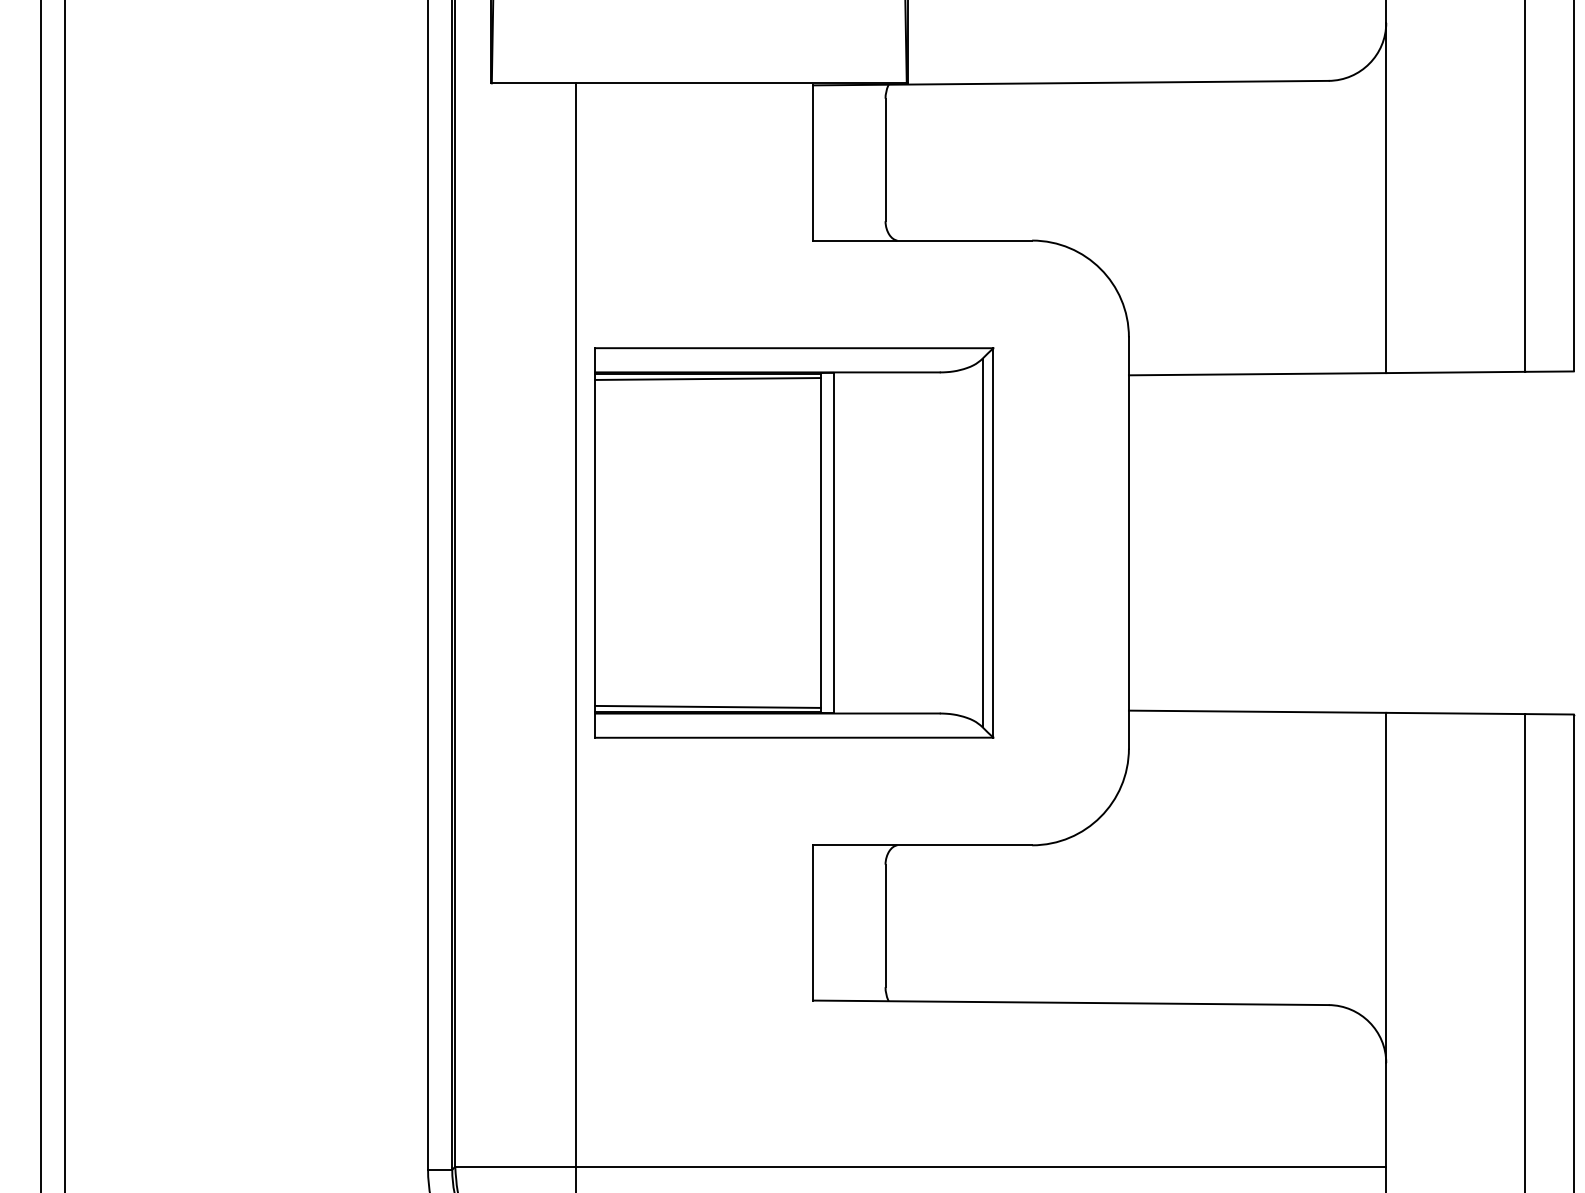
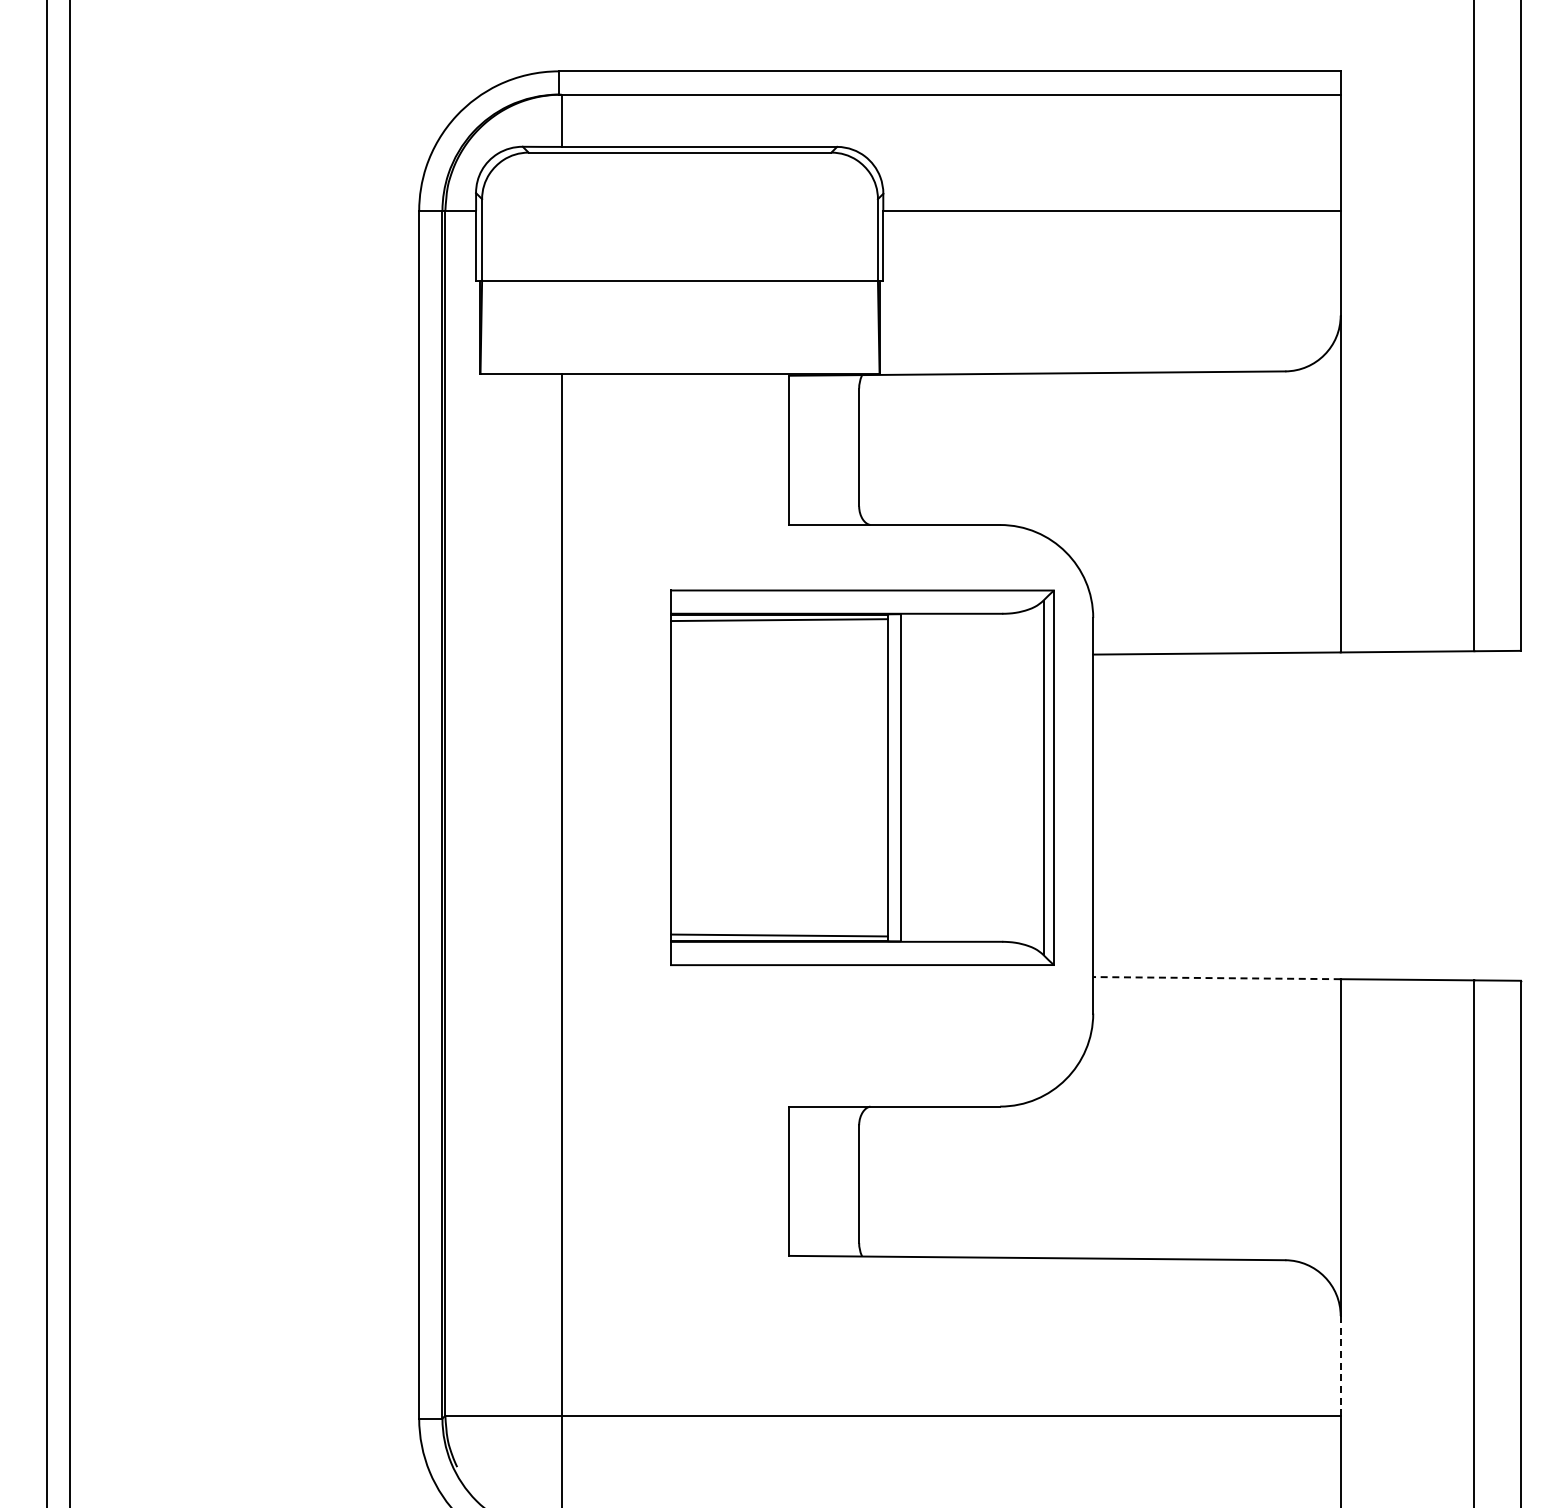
part: (794, 542) -> (862, 777), moved
line: (1257, 712) -> (1216, 978), solid -> dashed
line: (1386, 1114) -> (1340, 1365), solid -> dashed

